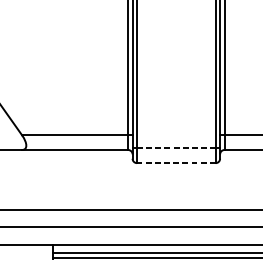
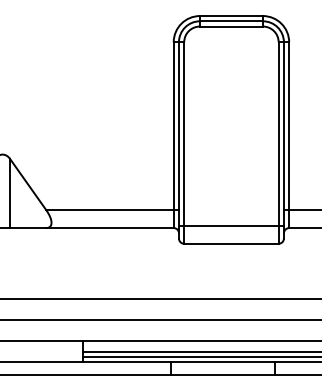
line: (176, 147) -> (231, 225), dashed -> solid
line: (175, 162) -> (230, 243), dashed -> solid

